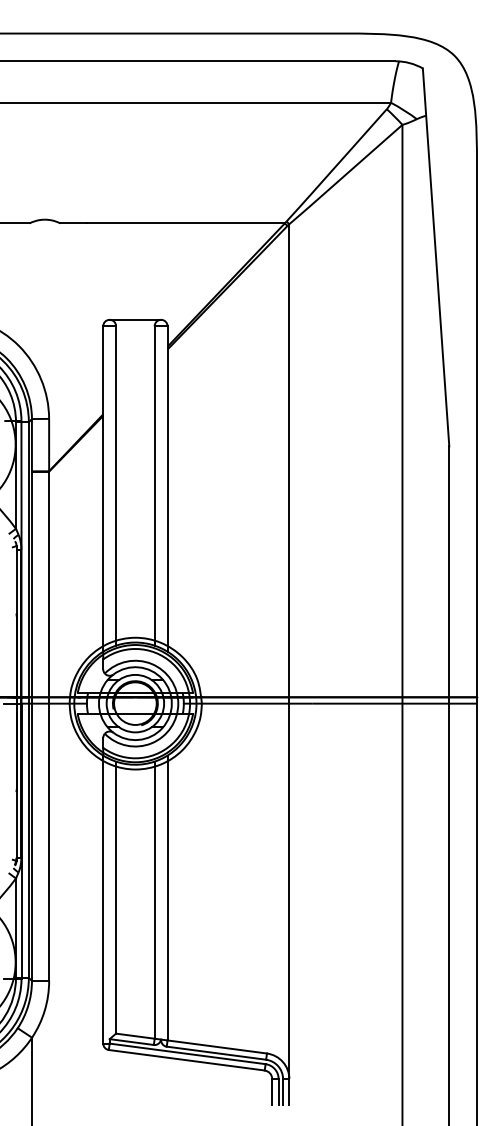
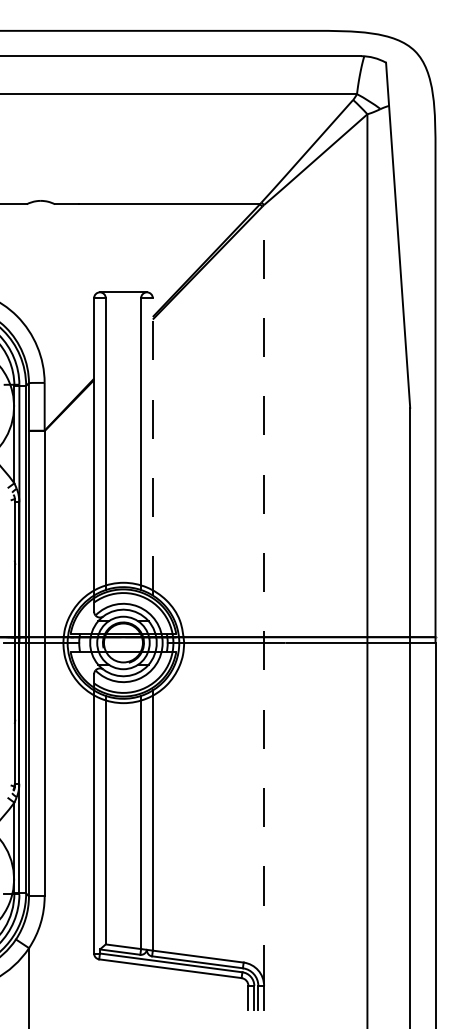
line: (167, 488) -> (152, 446), solid -> dashed
line: (289, 649) -> (264, 593), solid -> dashed

